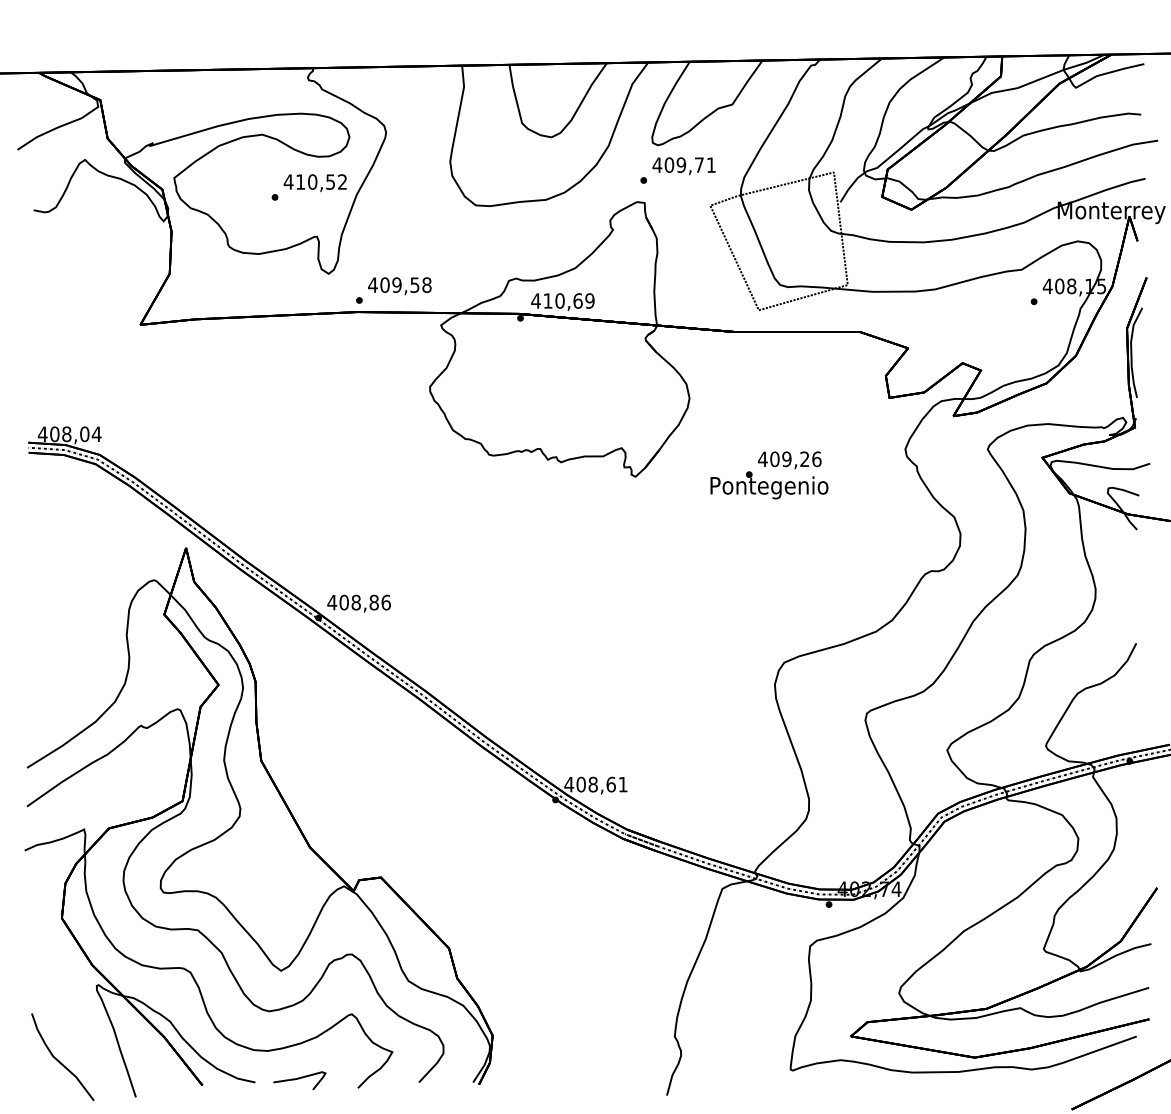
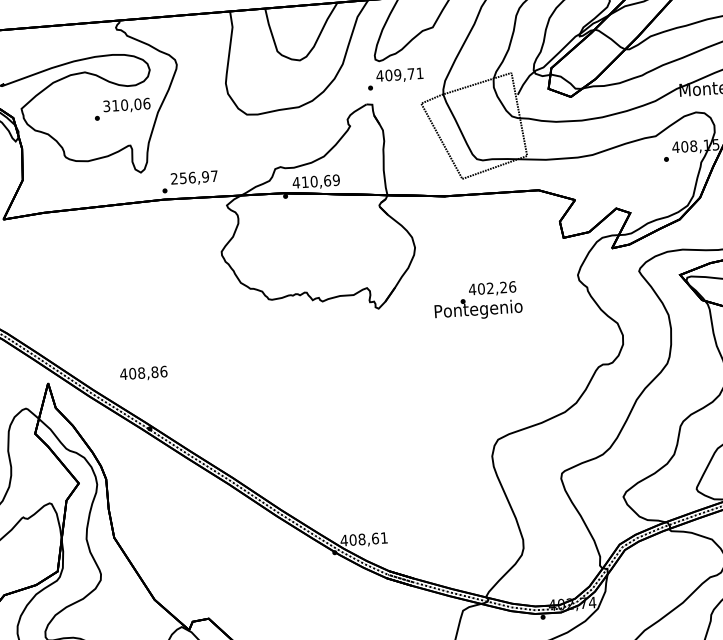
text: (315, 181) -> (126, 104), 410,52 -> 310,06
text: (399, 284) -> (194, 177), 409,58 -> 256,97
text: (786, 459) -> (490, 288), 409,26 -> 402,26
text: (358, 603) -> (143, 373), moved

